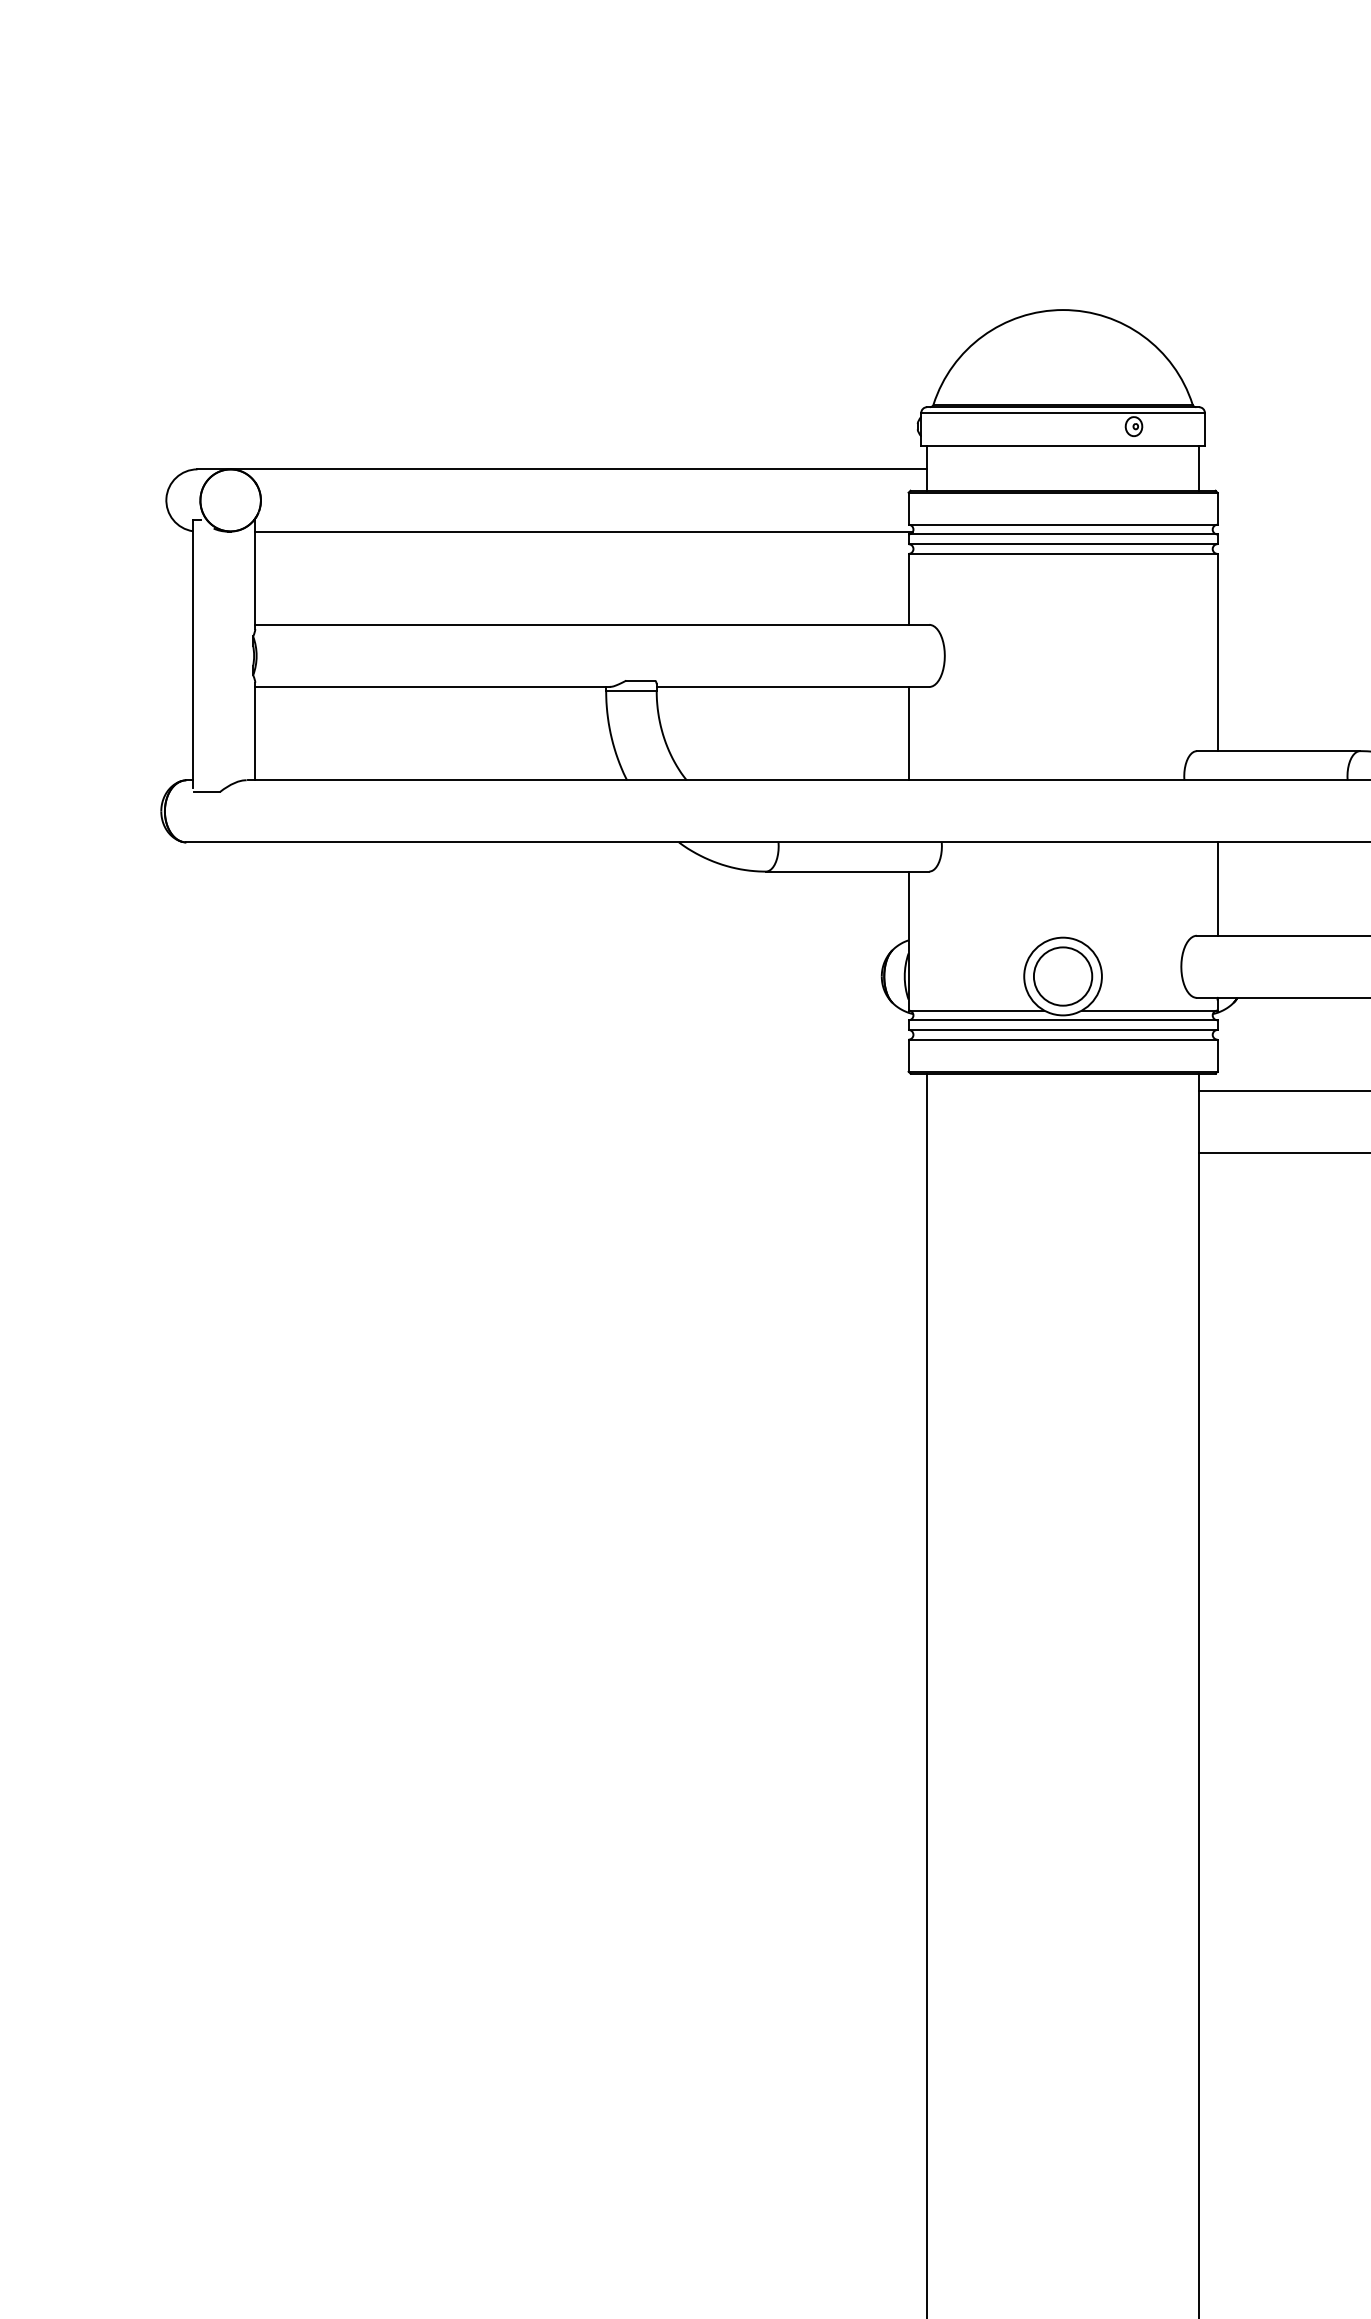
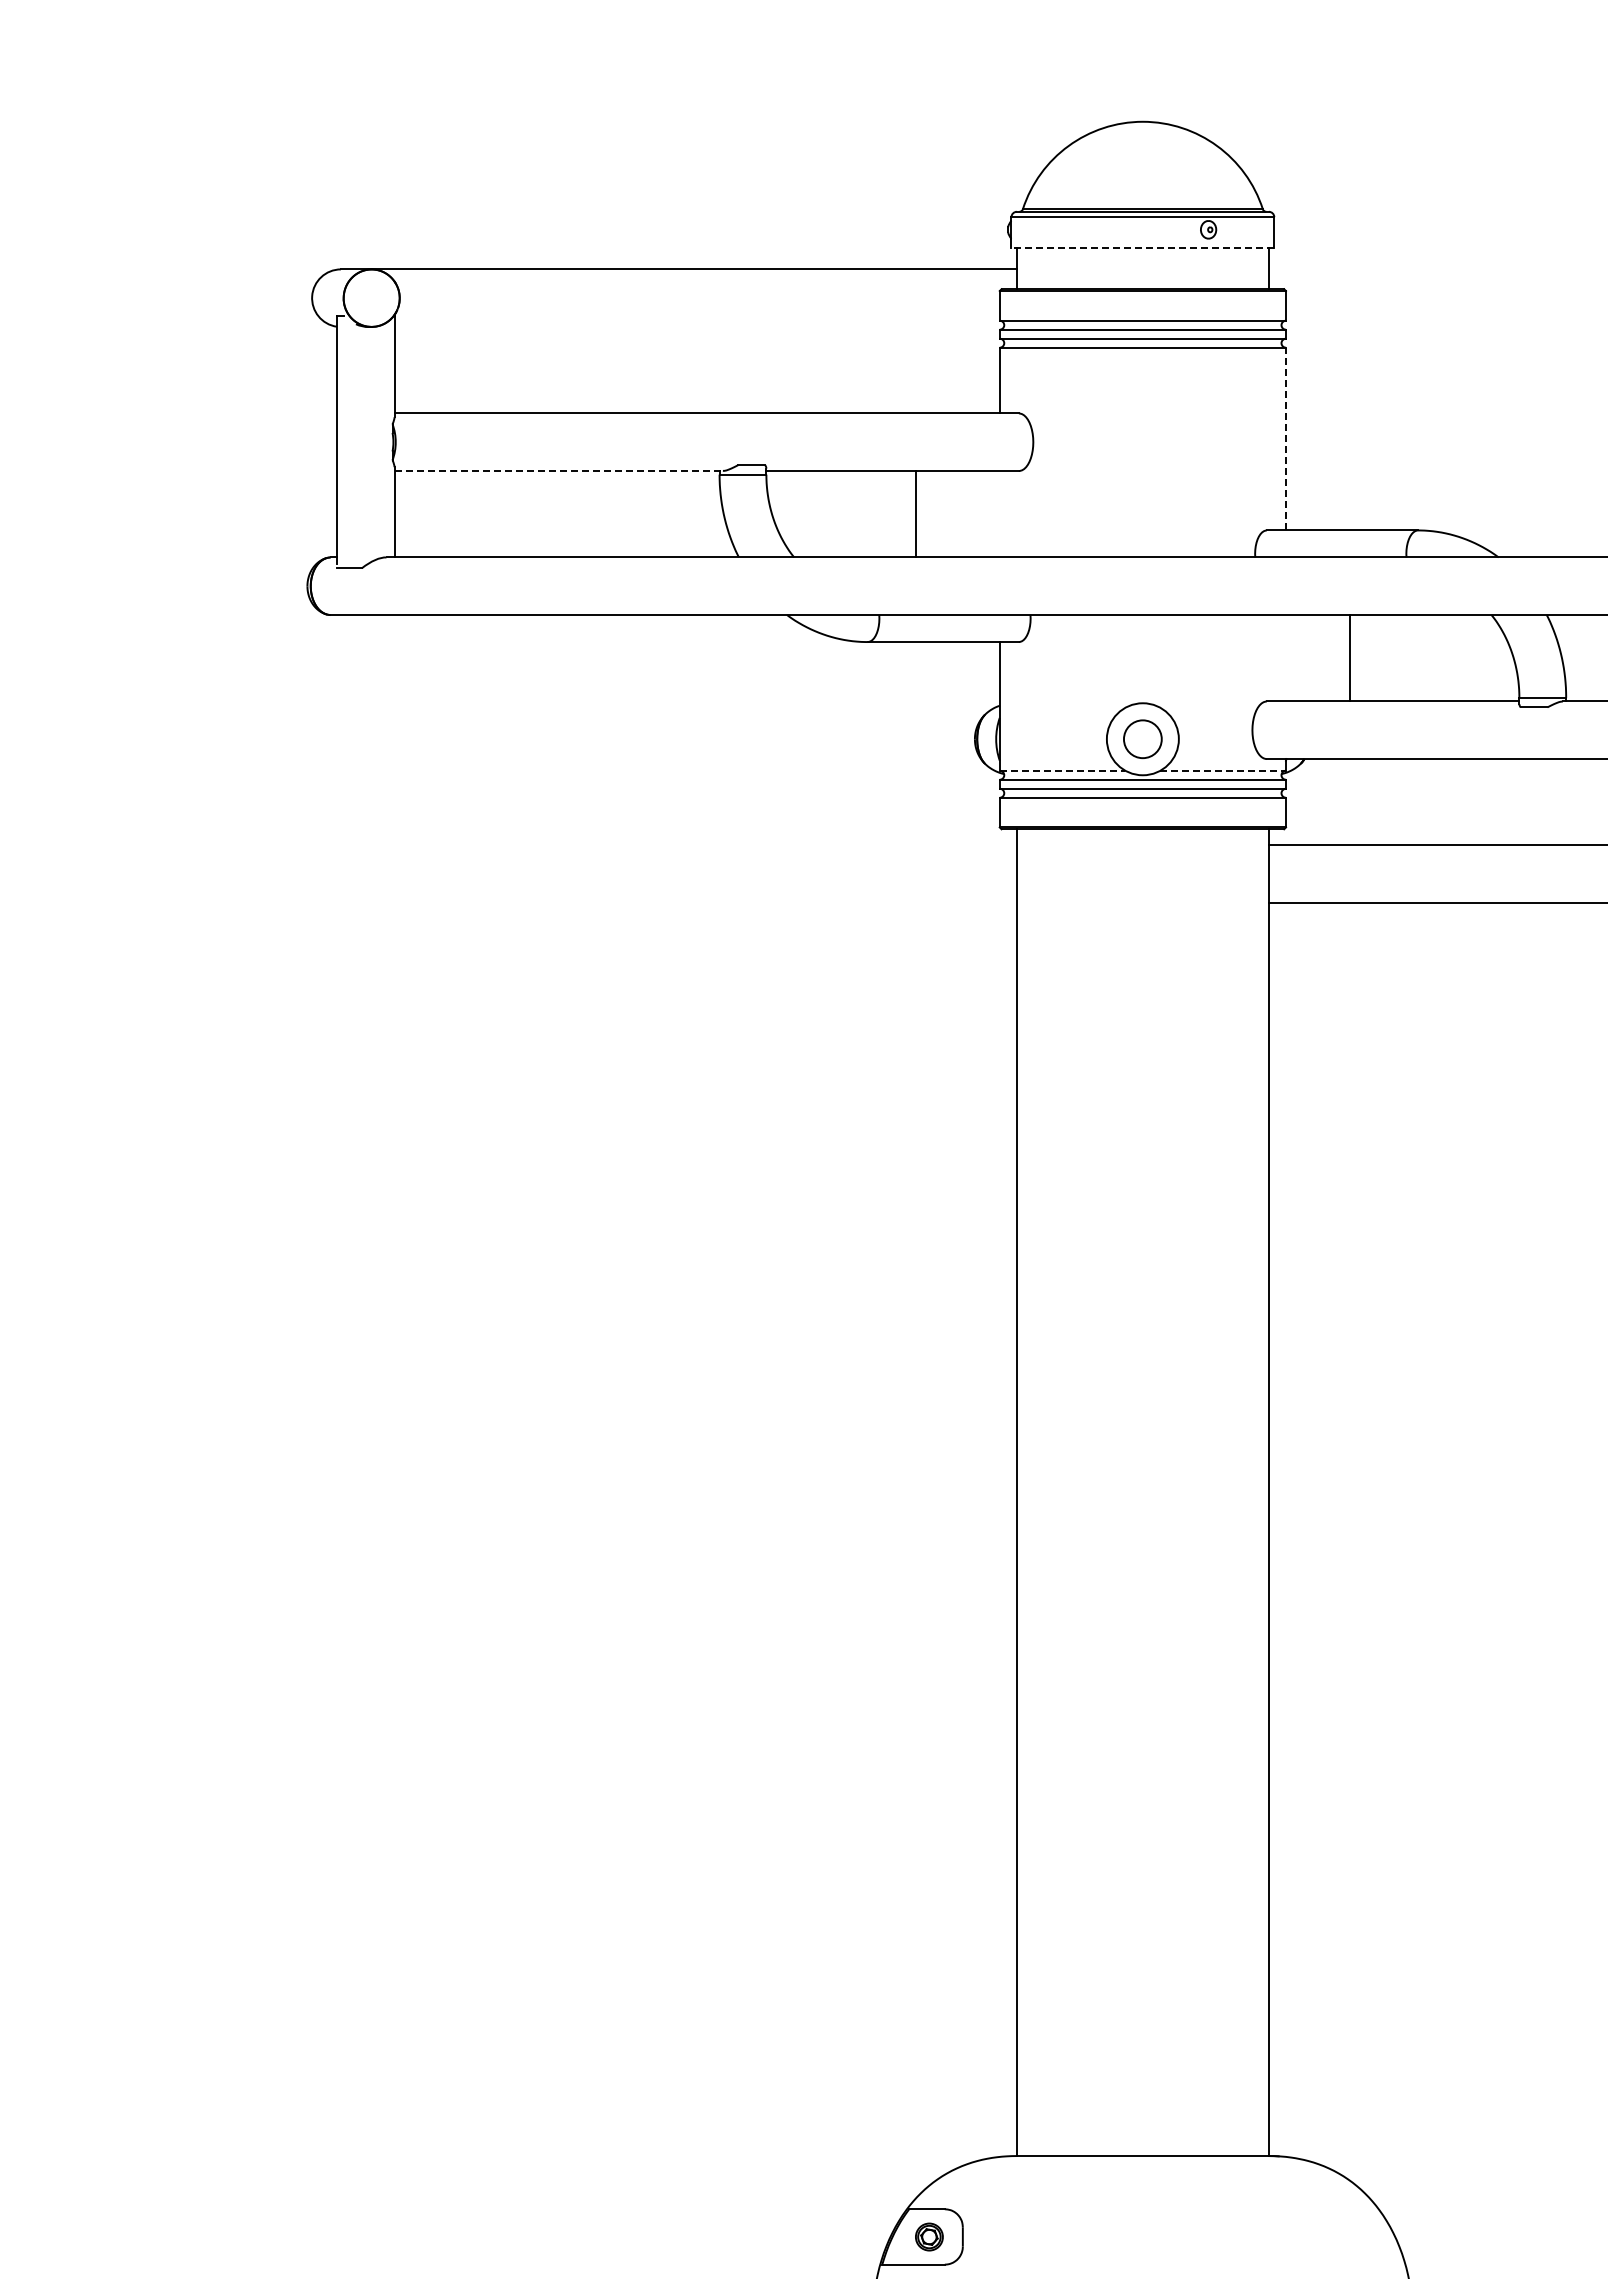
line: (1062, 445) -> (1142, 247), solid -> dashed
line: (583, 532) -> (698, 327), removed
line: (1218, 651) -> (1286, 438), solid -> dashed
line: (433, 687) -> (559, 471), solid -> dashed
line: (908, 733) -> (915, 514), moved
line: (1218, 889) -> (1350, 658), moved
circle: (1062, 976) -> (1142, 739), size x0.7
line: (976, 1010) -> (1062, 770), solid -> dashed
line: (1150, 1010) -> (1223, 770), solid -> dashed

